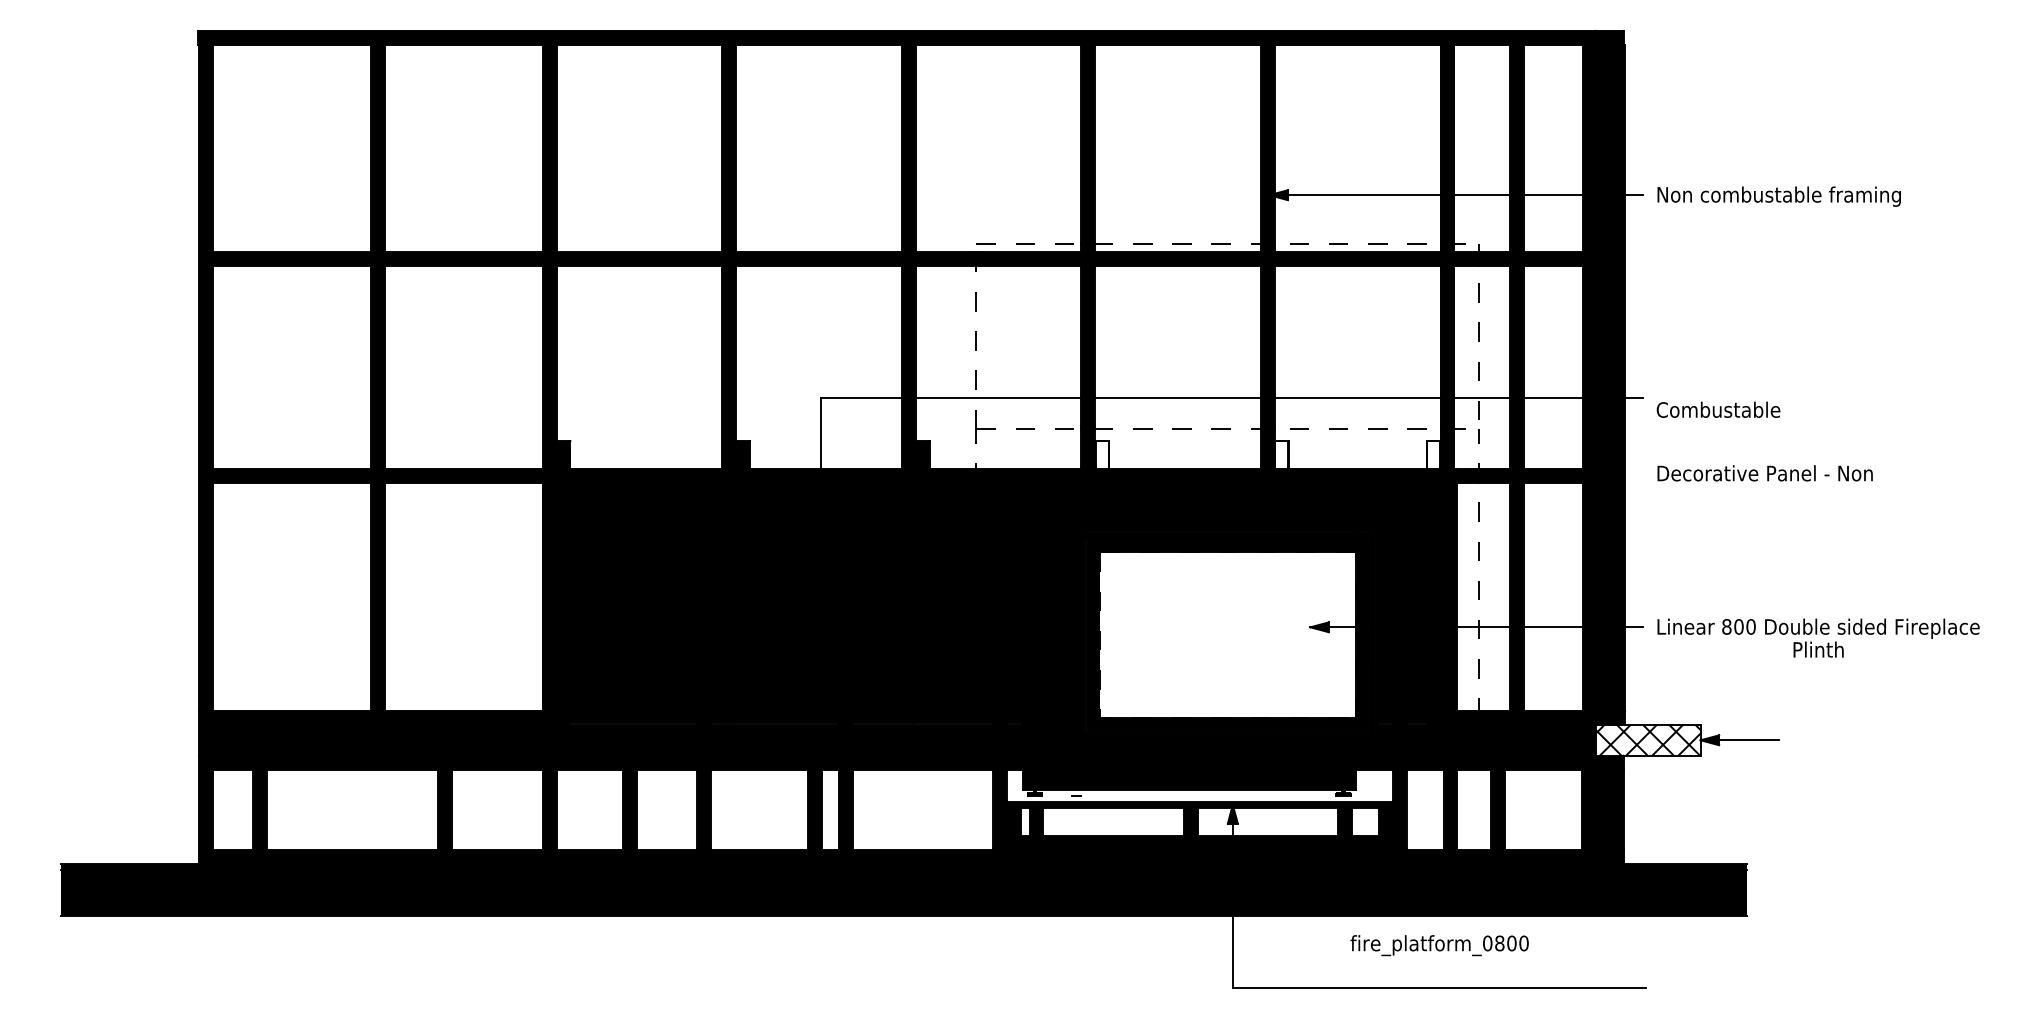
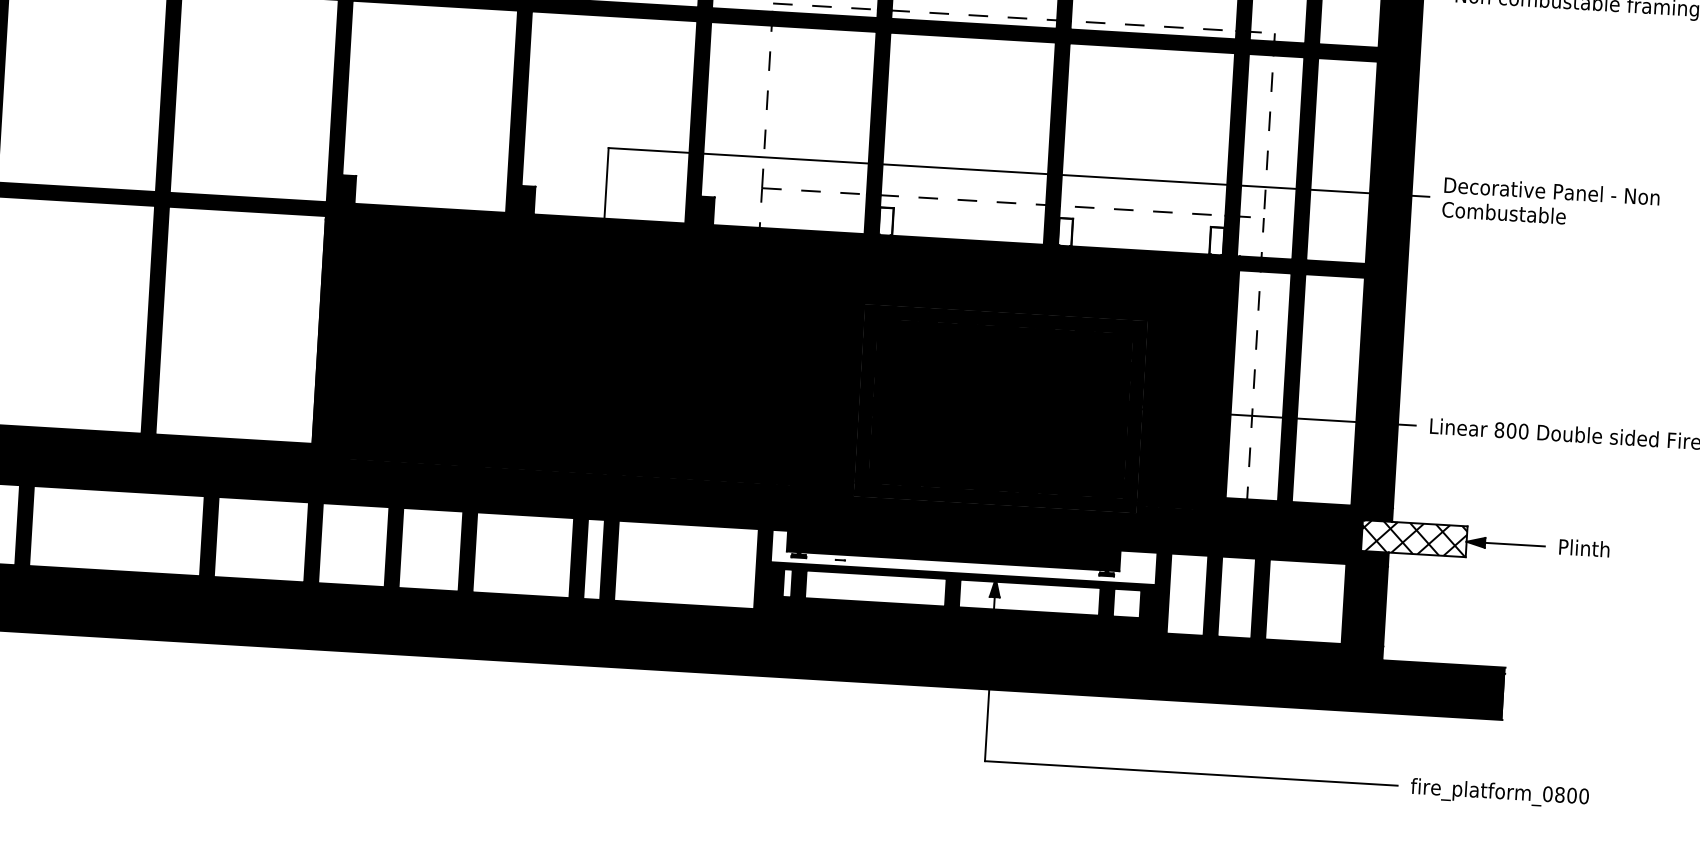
text: (1764, 473) -> (1551, 191), moved
fill: (1227, 634) -> (1000, 408), added
text: (1818, 649) -> (1584, 547), moved
text: (1439, 945) -> (1499, 793), moved

